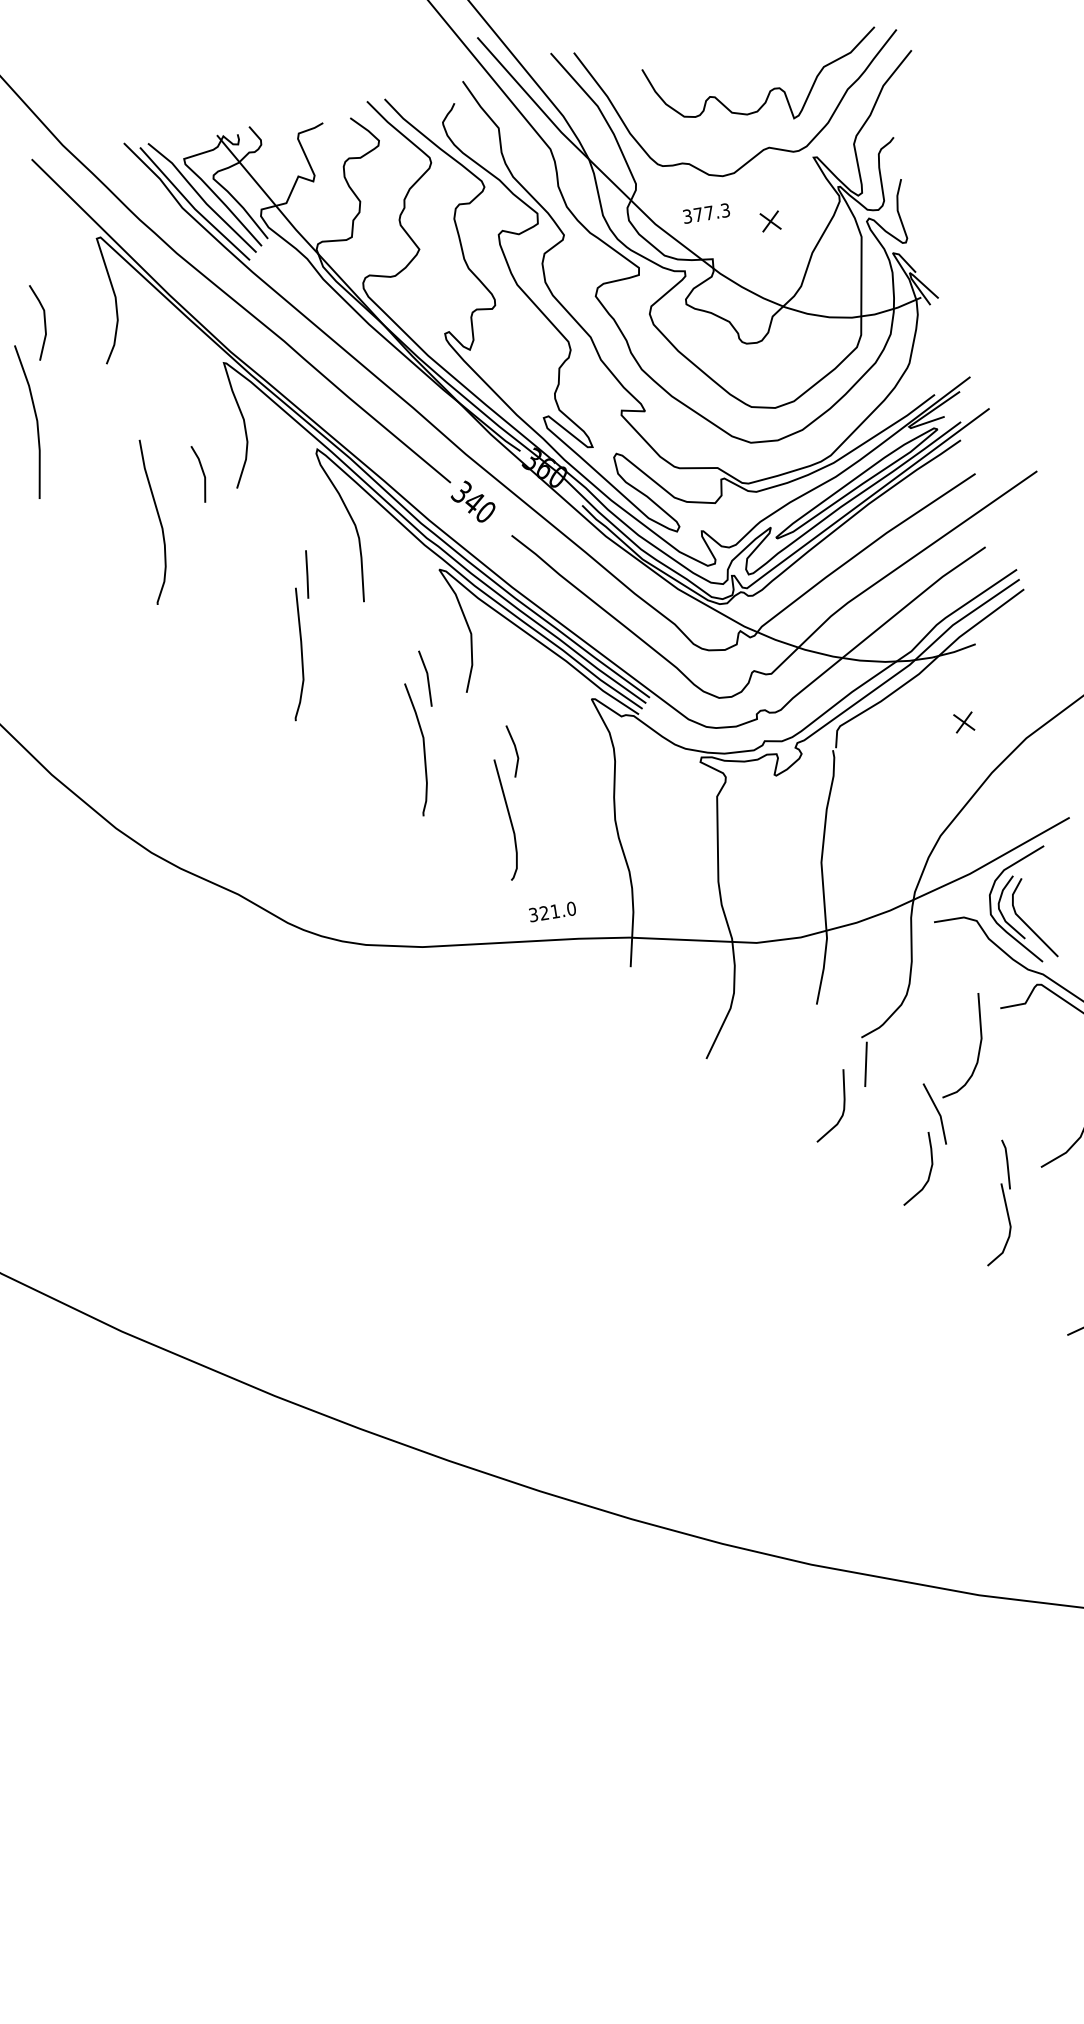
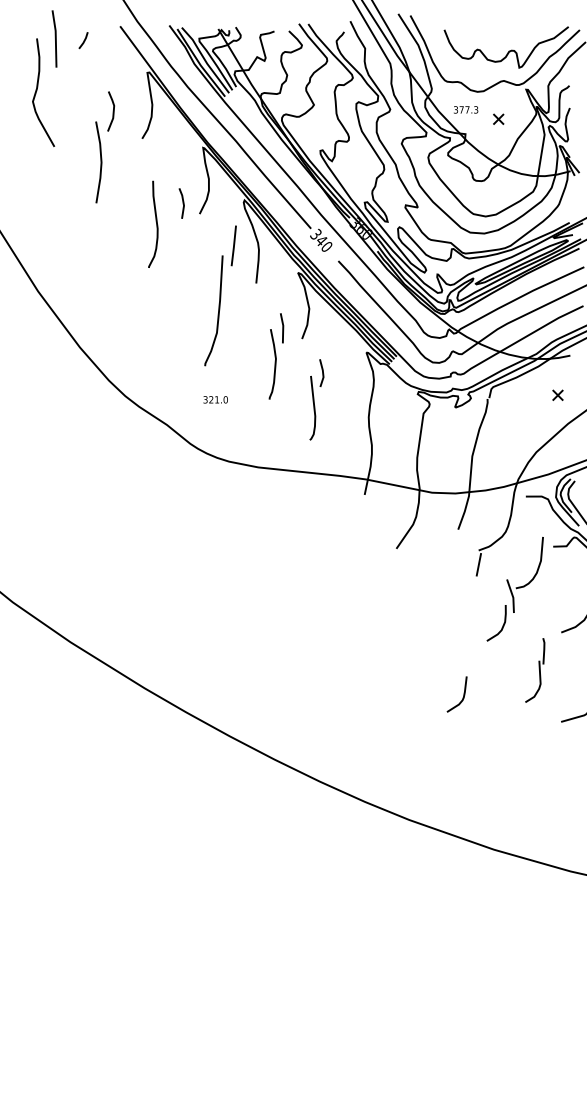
part: (300, 635) -> (220, 295), size x1.6
text: (552, 911) -> (215, 399), moved
curve: (841, 1110) -> (462, 697), moved
part: (997, 1202) -> (535, 670), moved

